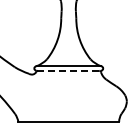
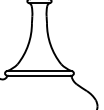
line: (69, 70) -> (40, 75), dashed -> solid

